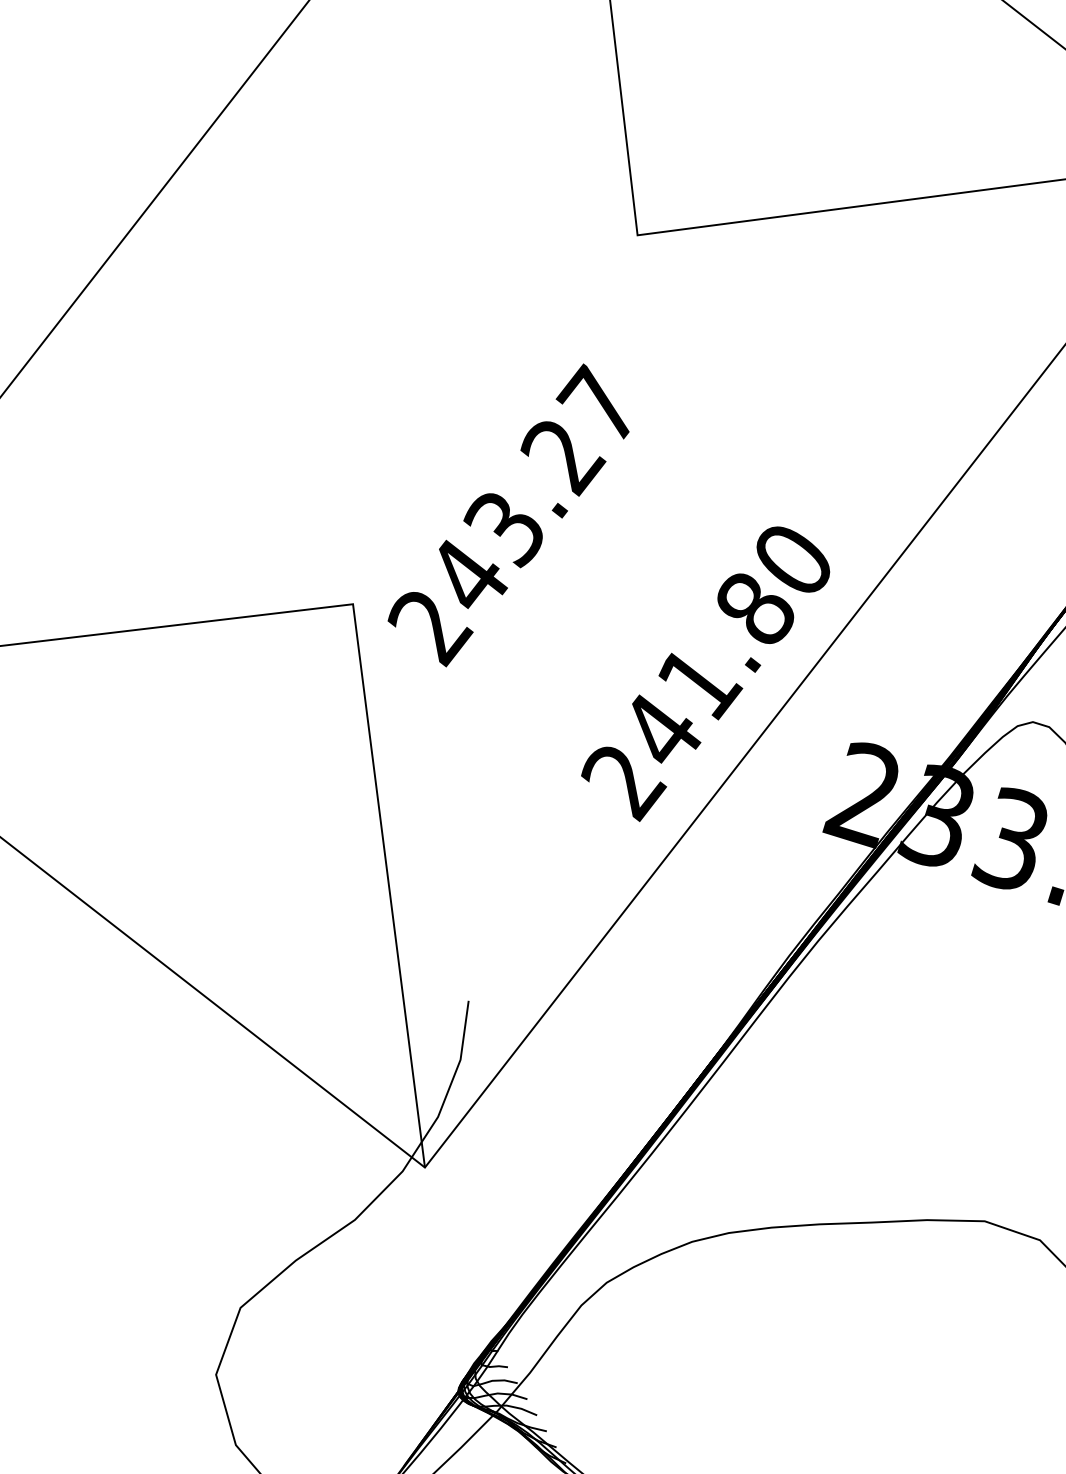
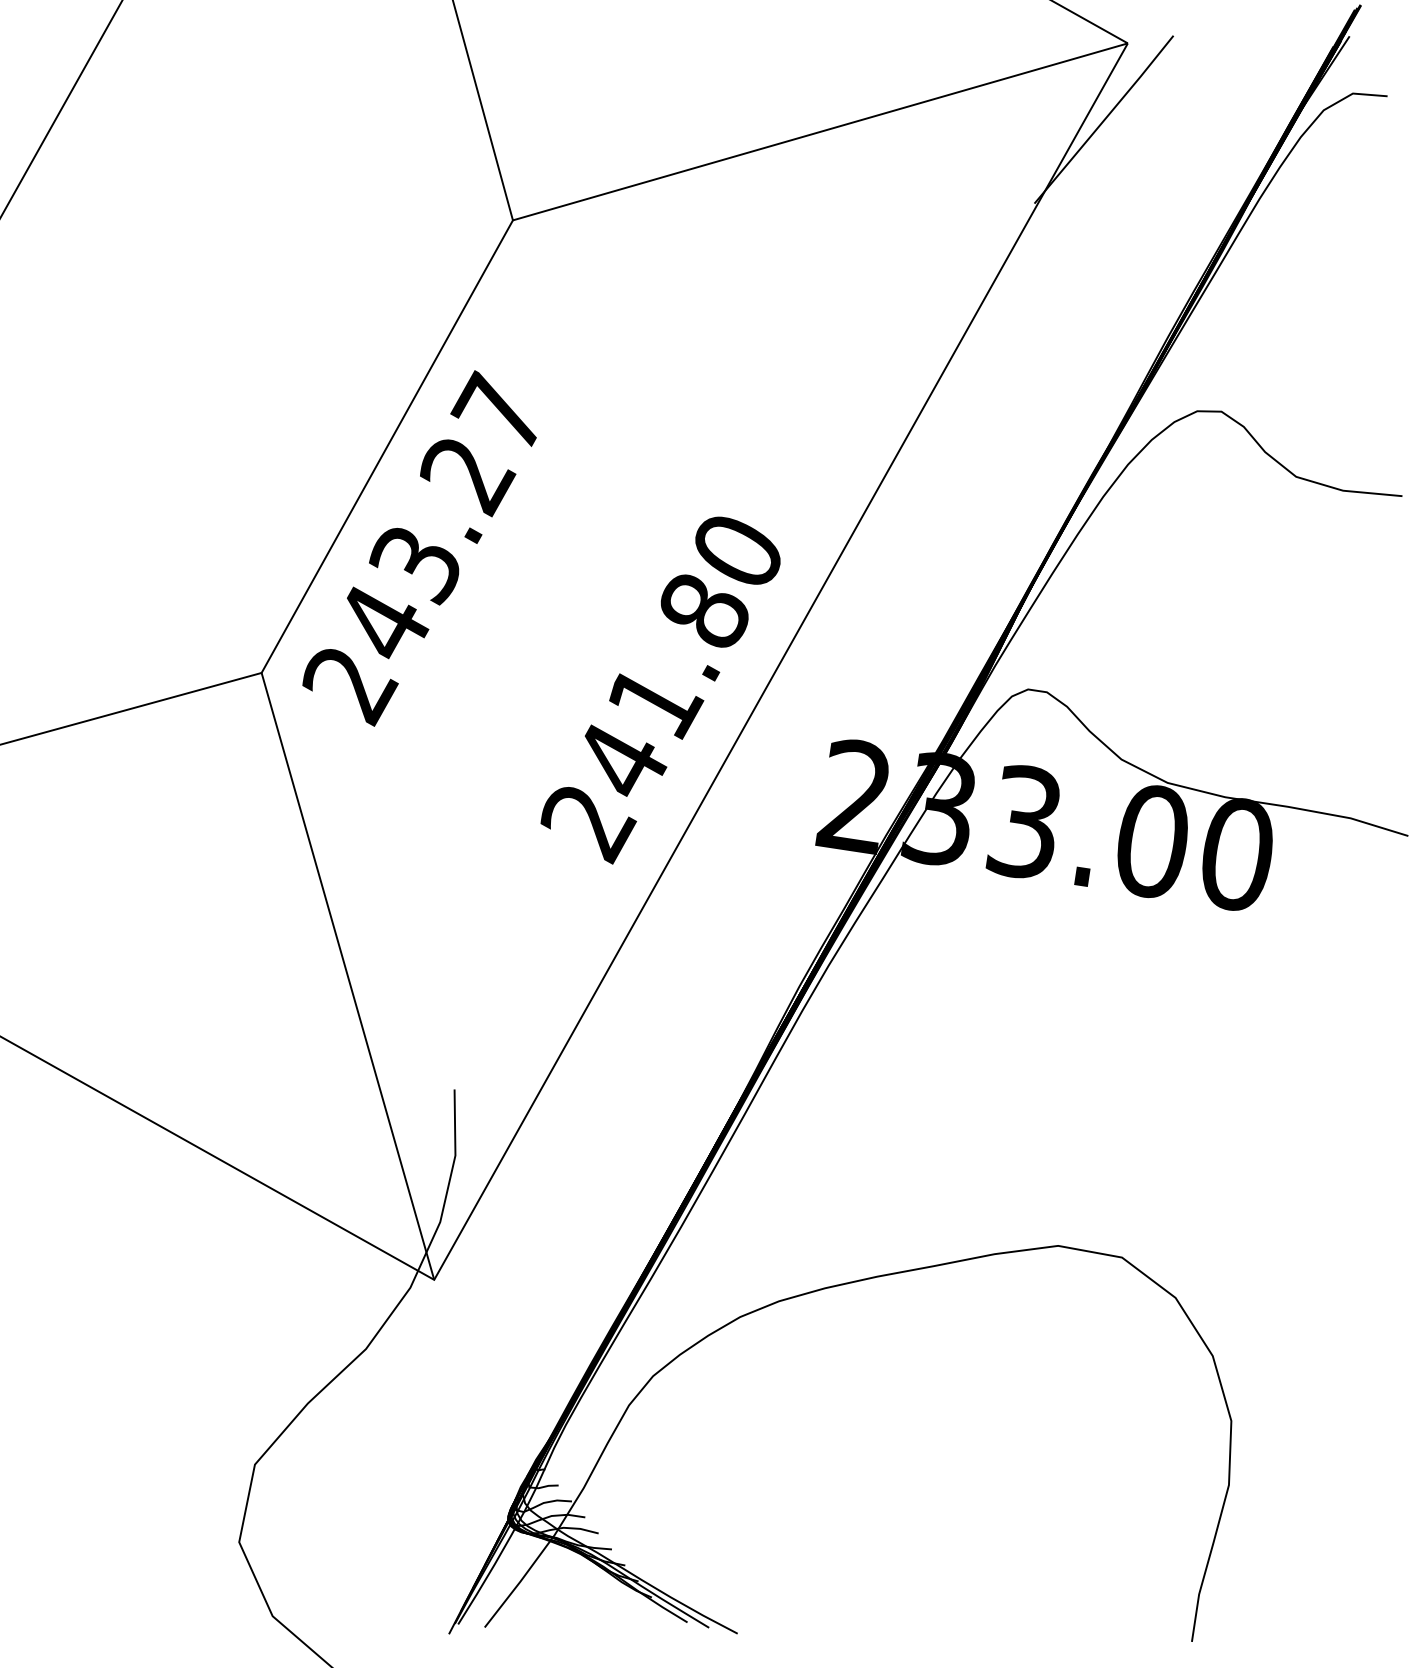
line: (494, 419) -> (386, 446), added

